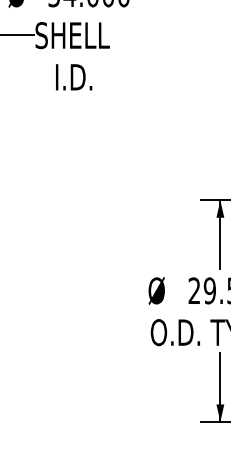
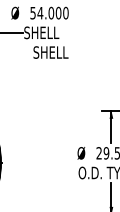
text: (91, 77) -> (50, 52), I.D. -> SHELL

